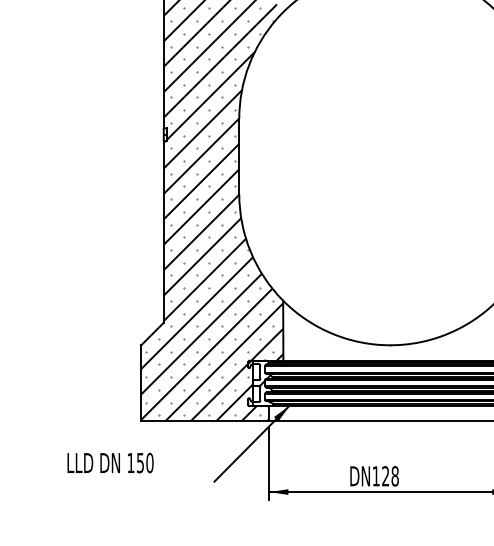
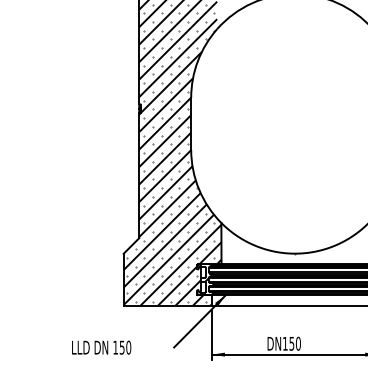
text: (110, 462) -> (101, 347), moved
text: (389, 475) -> (294, 343), DN128 -> DN150

